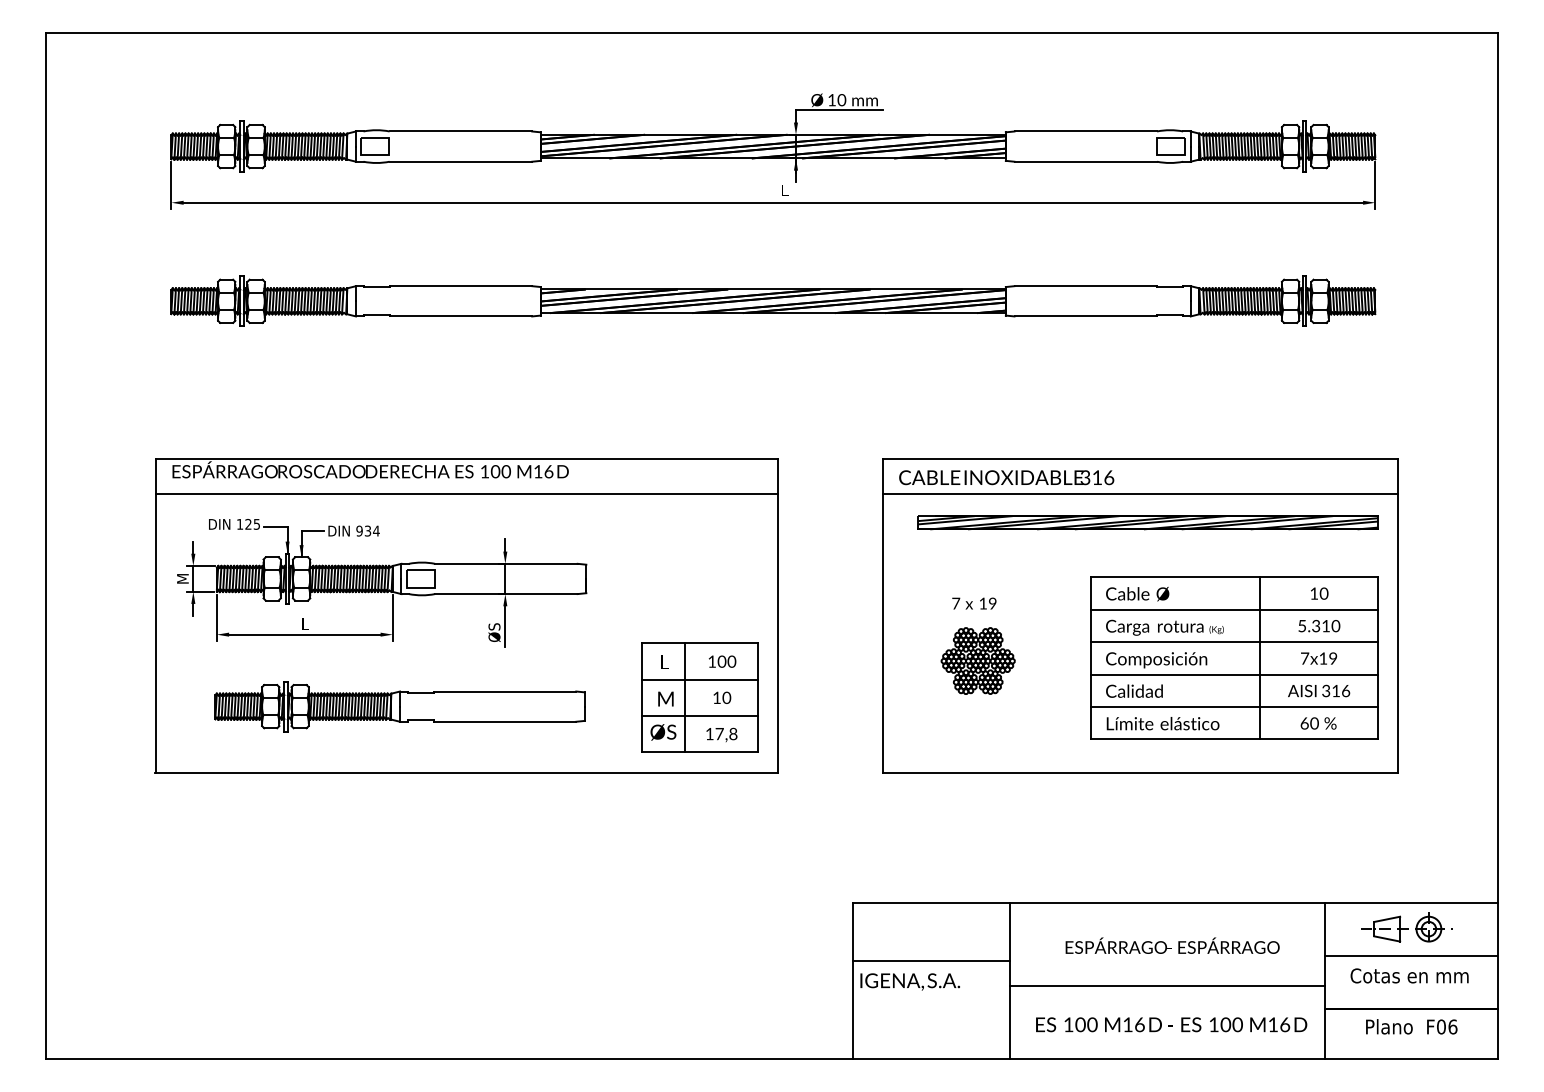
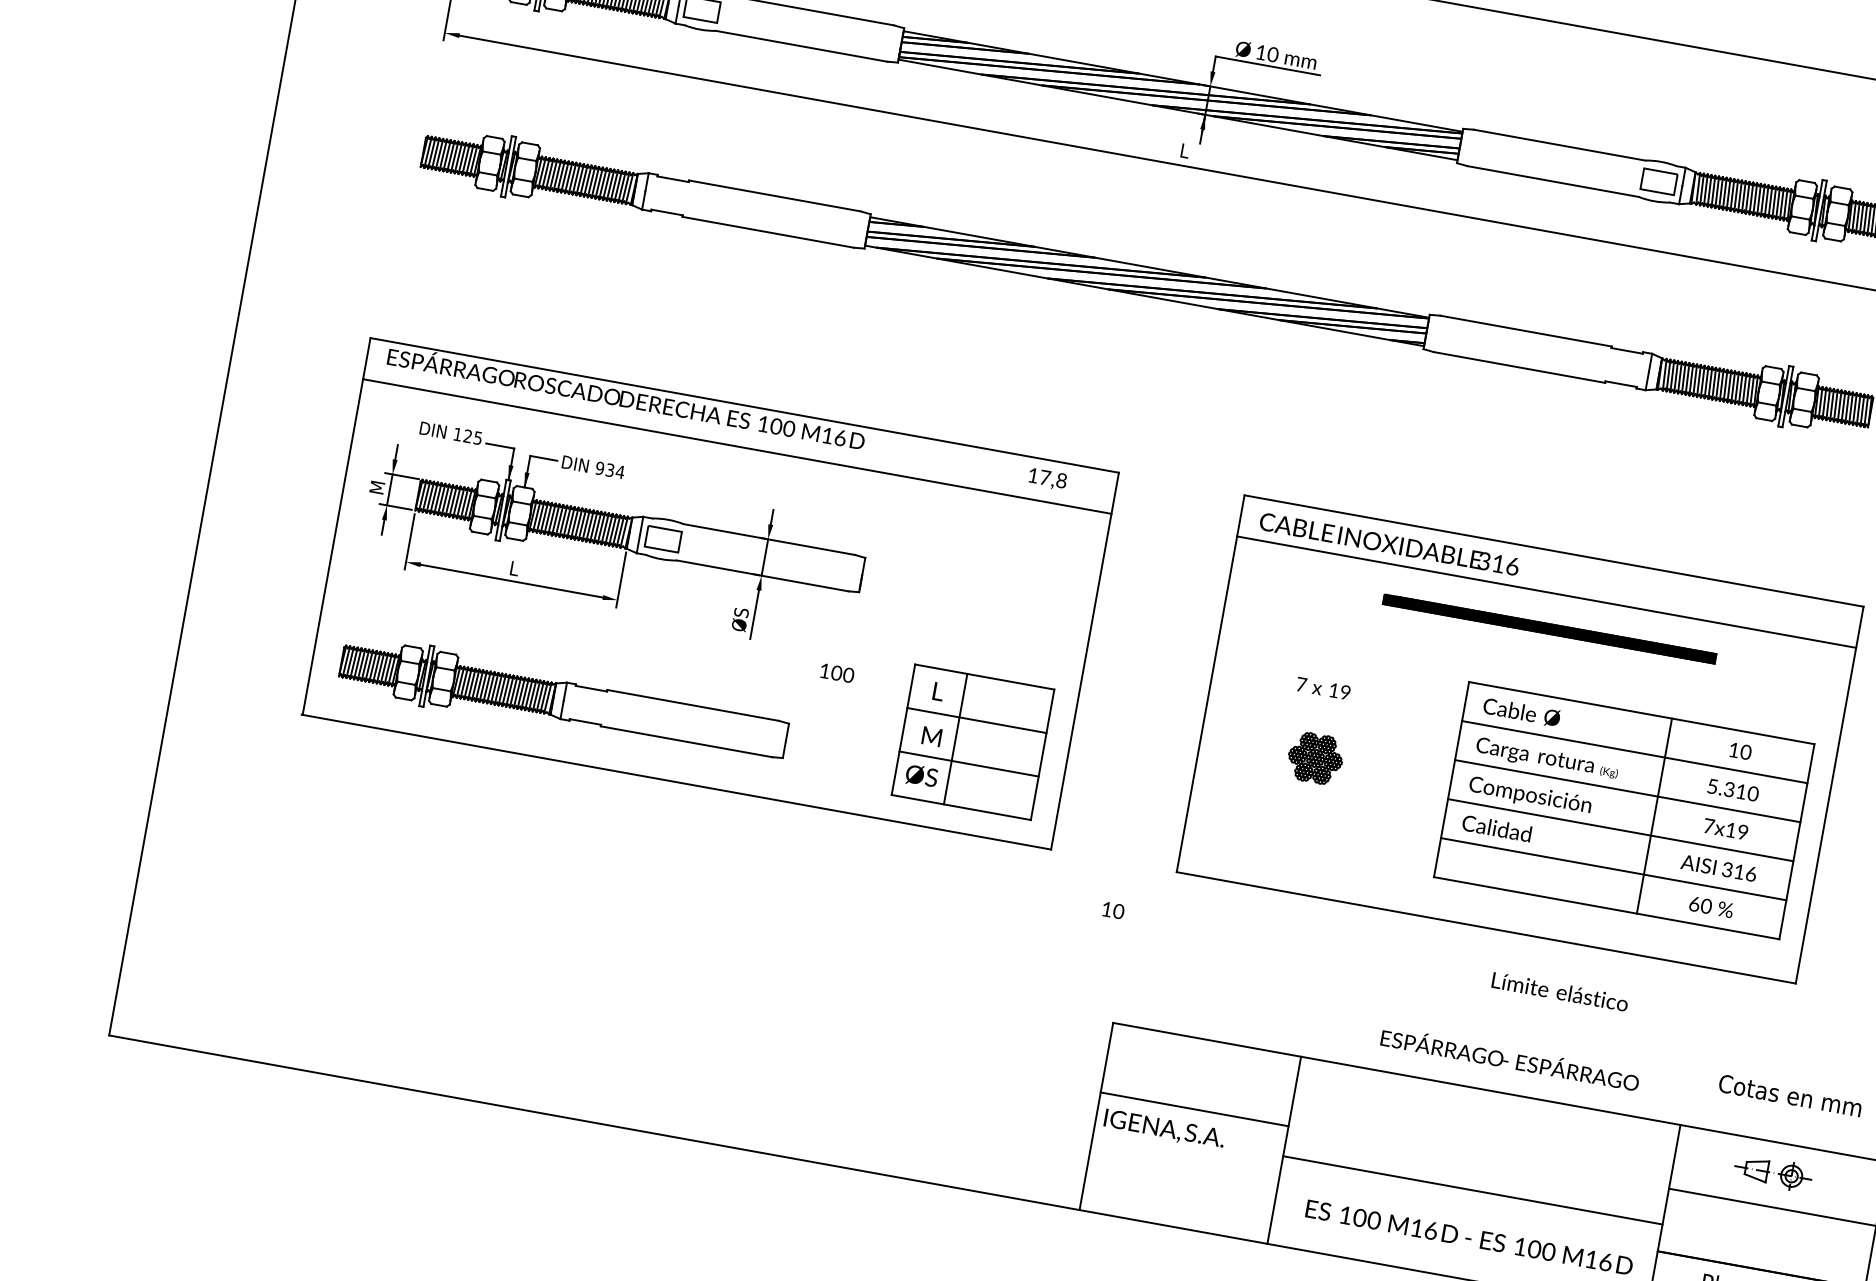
part: (1147, 522) -> (1549, 628), size x0.6
part: (977, 660) -> (1314, 757), size x0.6
text: (722, 661) -> (837, 673), moved
text: (722, 697) -> (1113, 910), moved
part: (399, 706) -> (563, 700), moved
text: (1162, 723) -> (1559, 991), moved
text: (721, 734) -> (1047, 478), moved
part: (1406, 927) -> (1772, 1171), size x0.7
text: (1172, 945) -> (1510, 1058), moved
text: (1409, 975) -> (1790, 1095), moved

